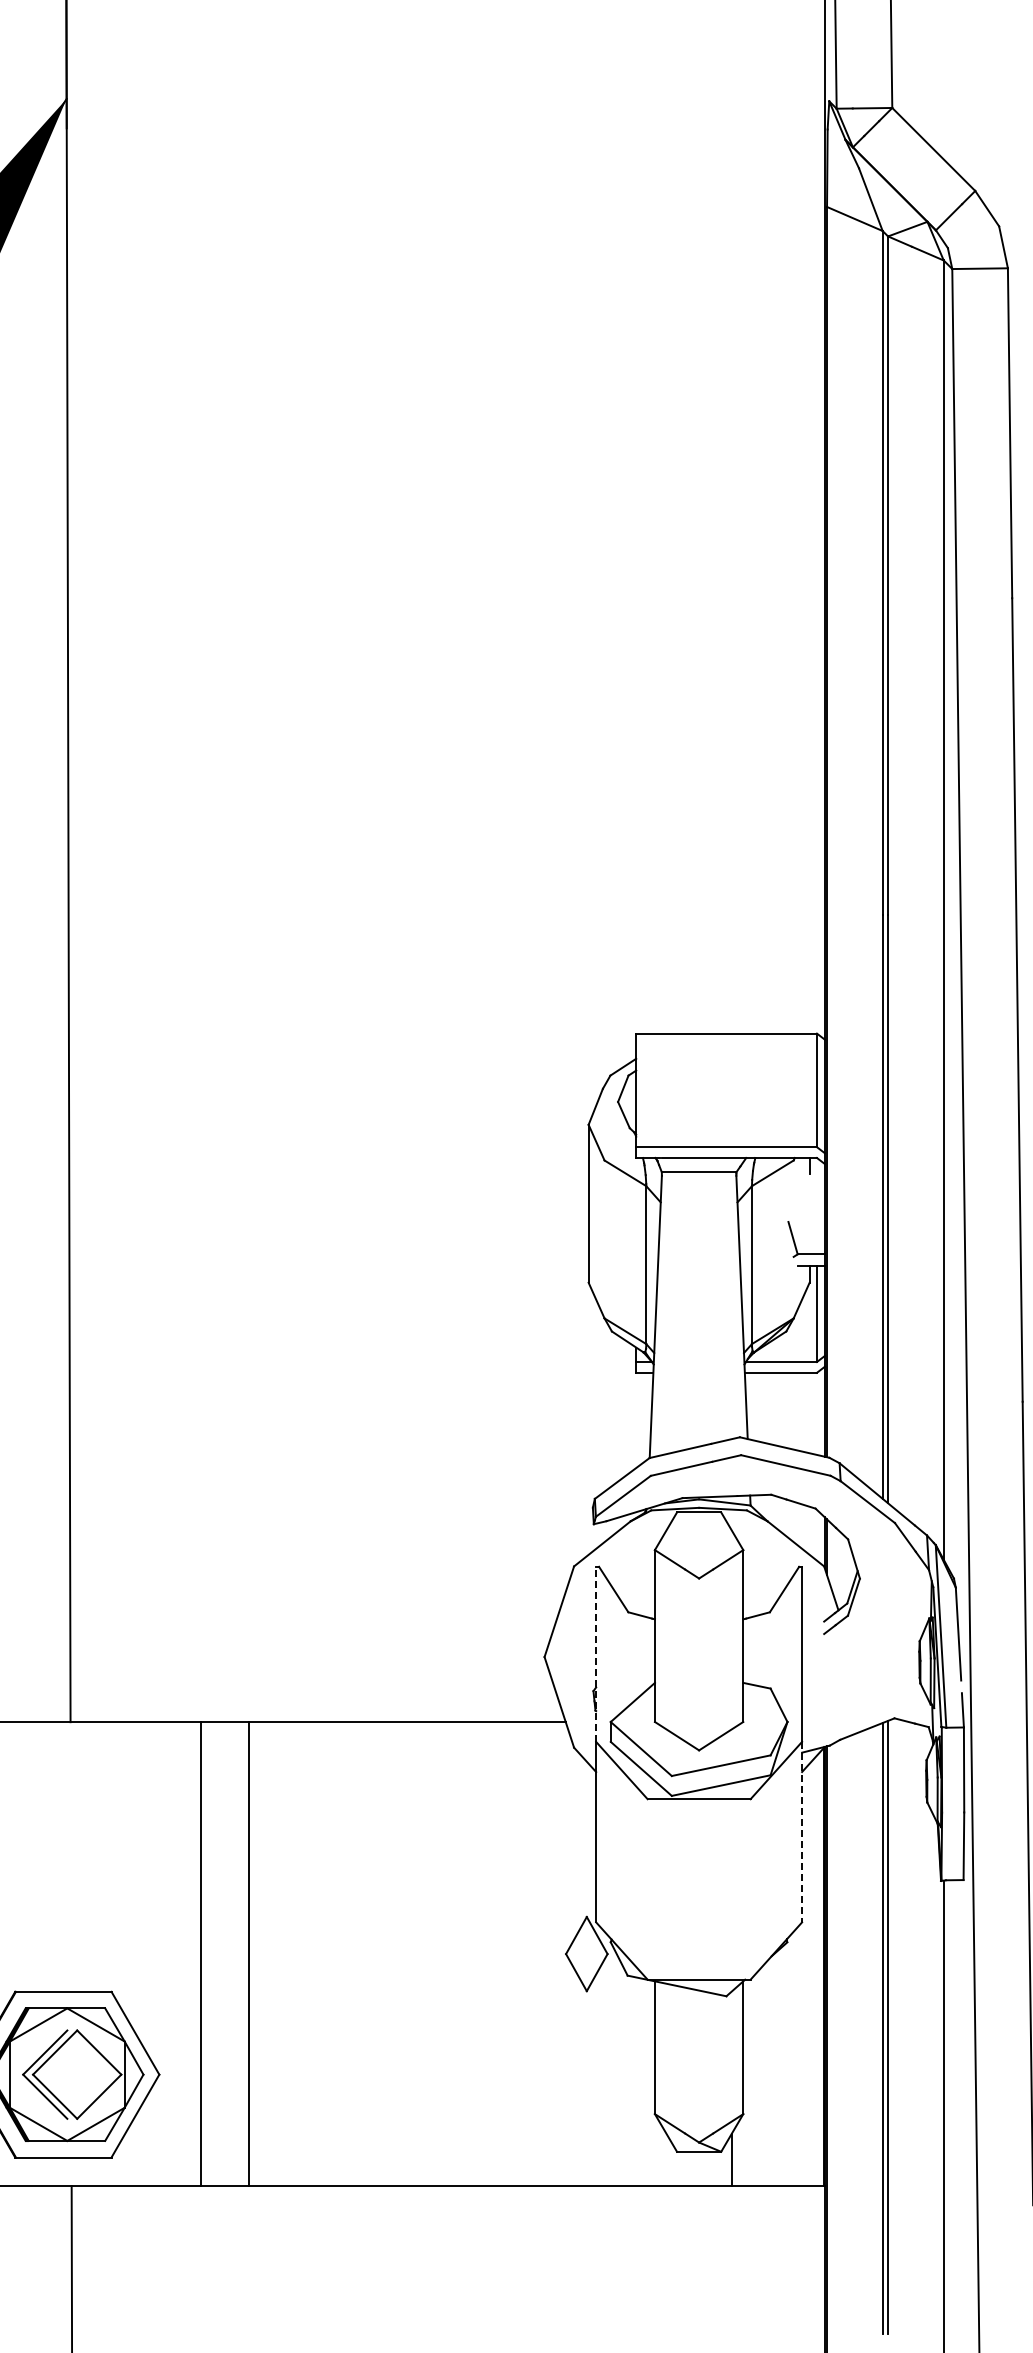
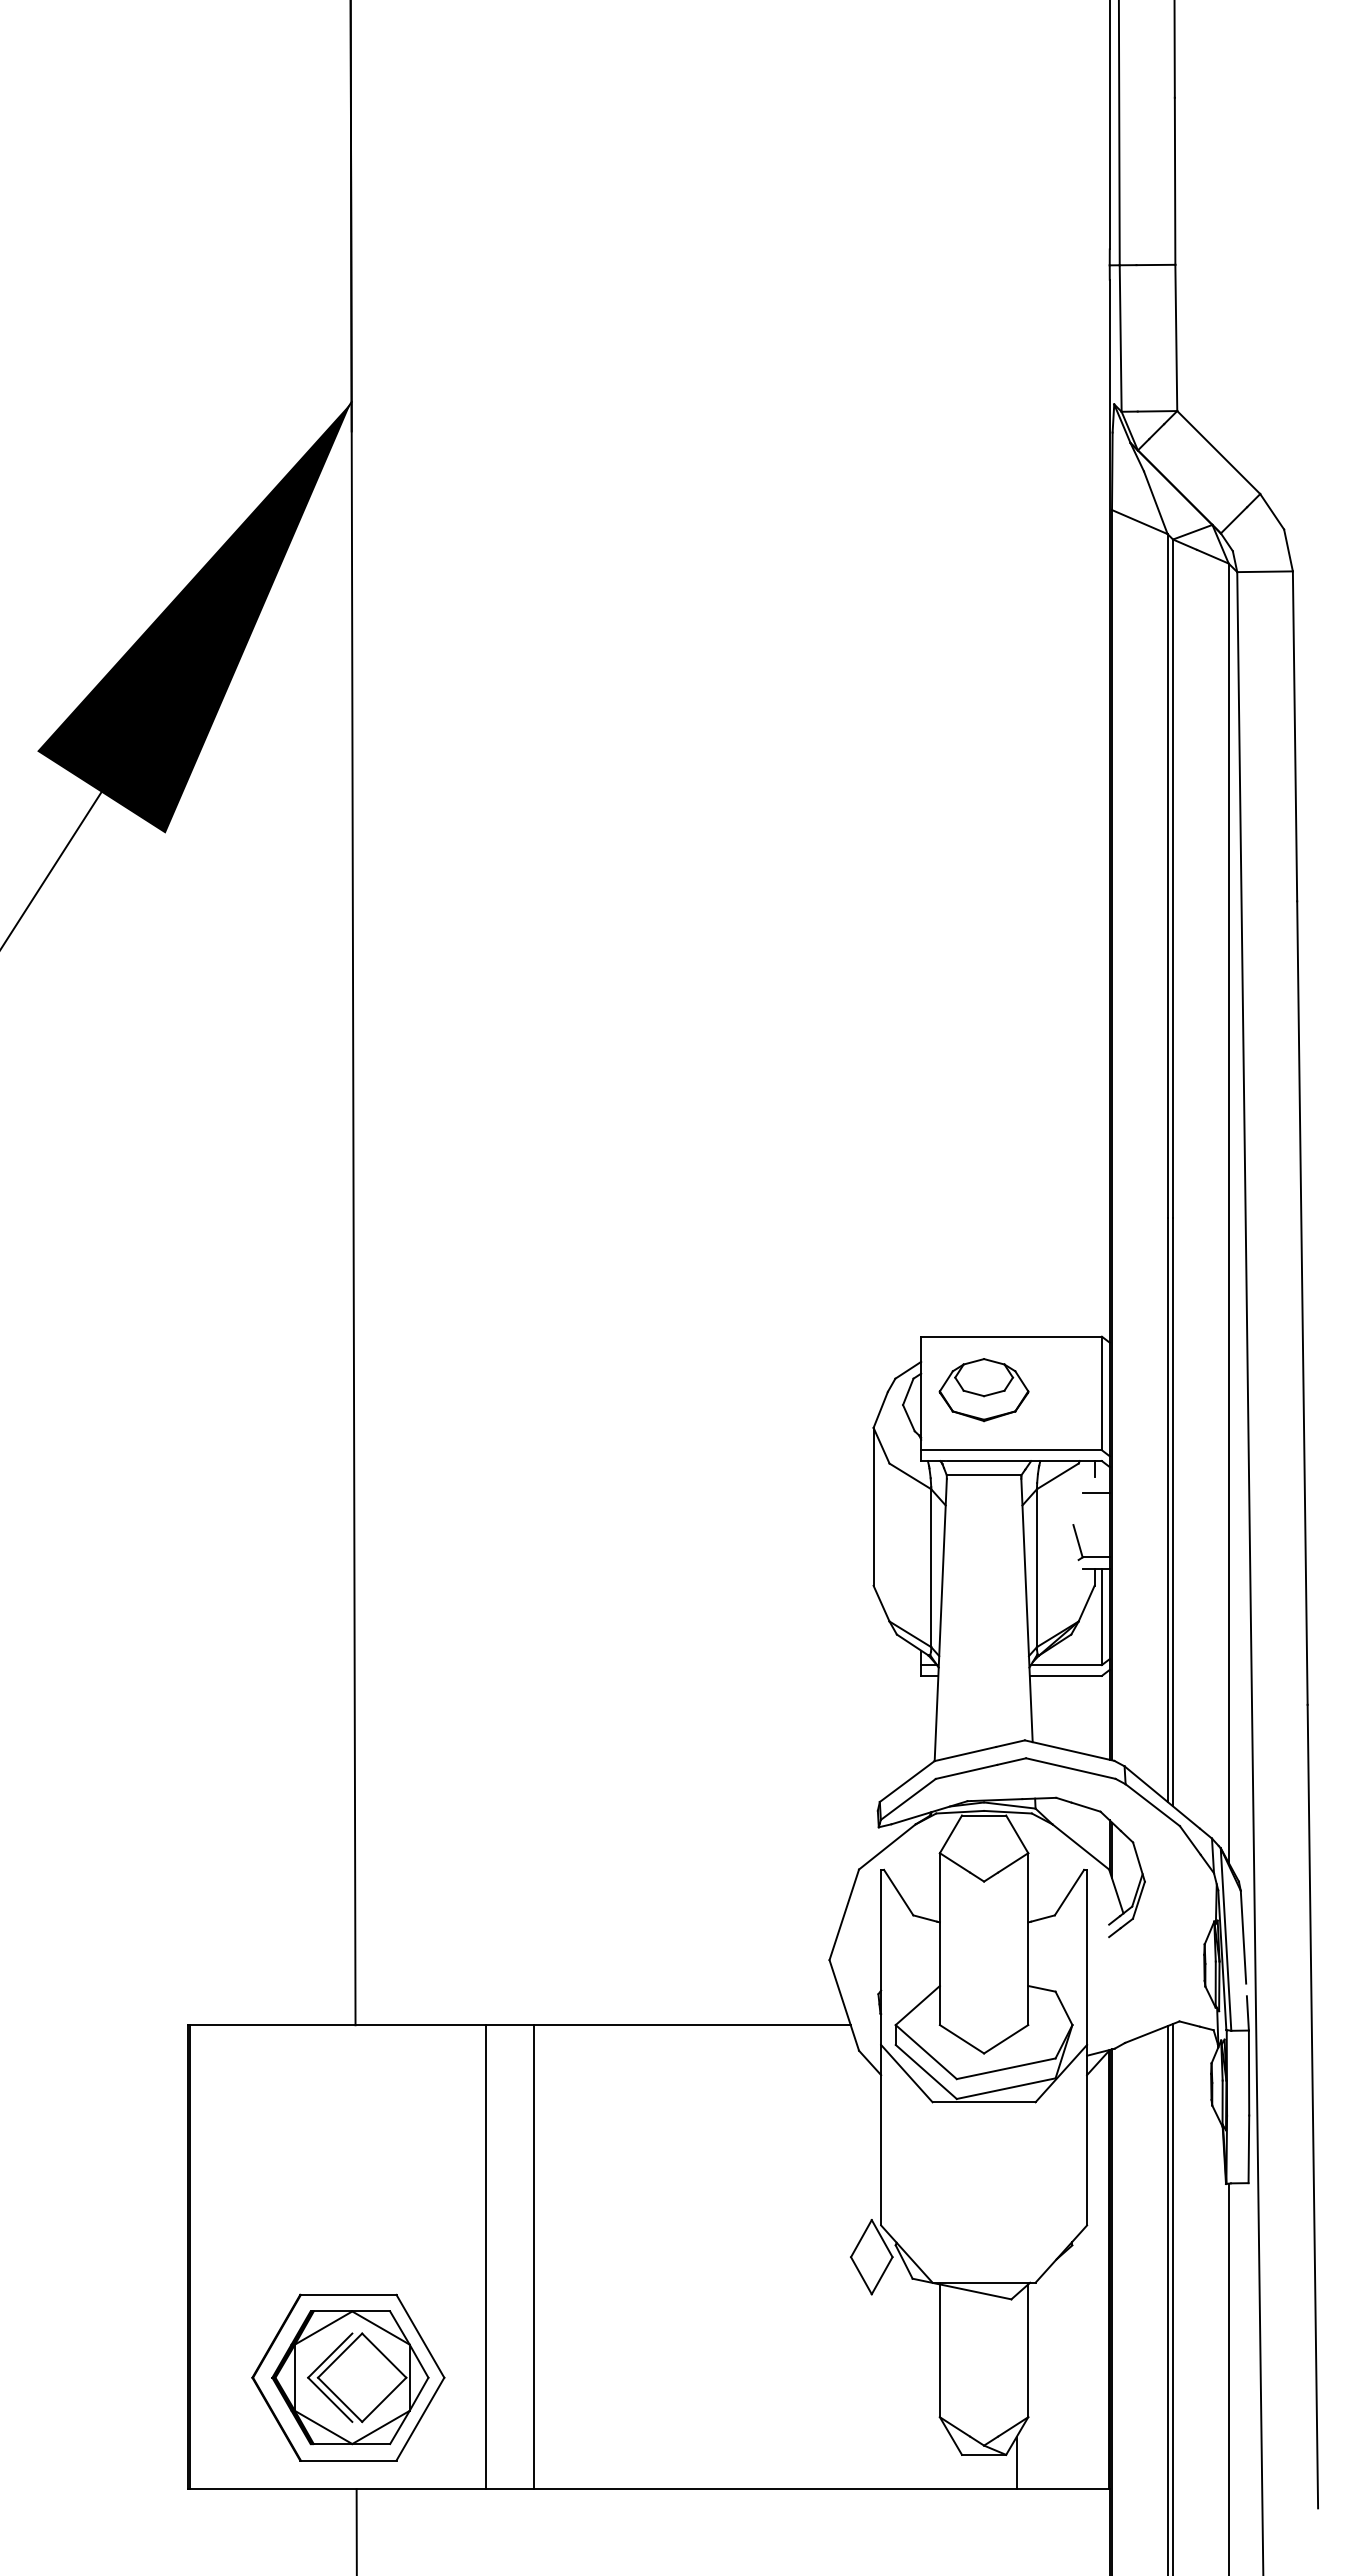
part: (698, 1087) -> (983, 1390), added
line: (810, 1189) -> (1095, 1492), added
line: (596, 1654) -> (881, 1957), dashed -> solid
line: (802, 1832) -> (1087, 2135), dashed -> solid

